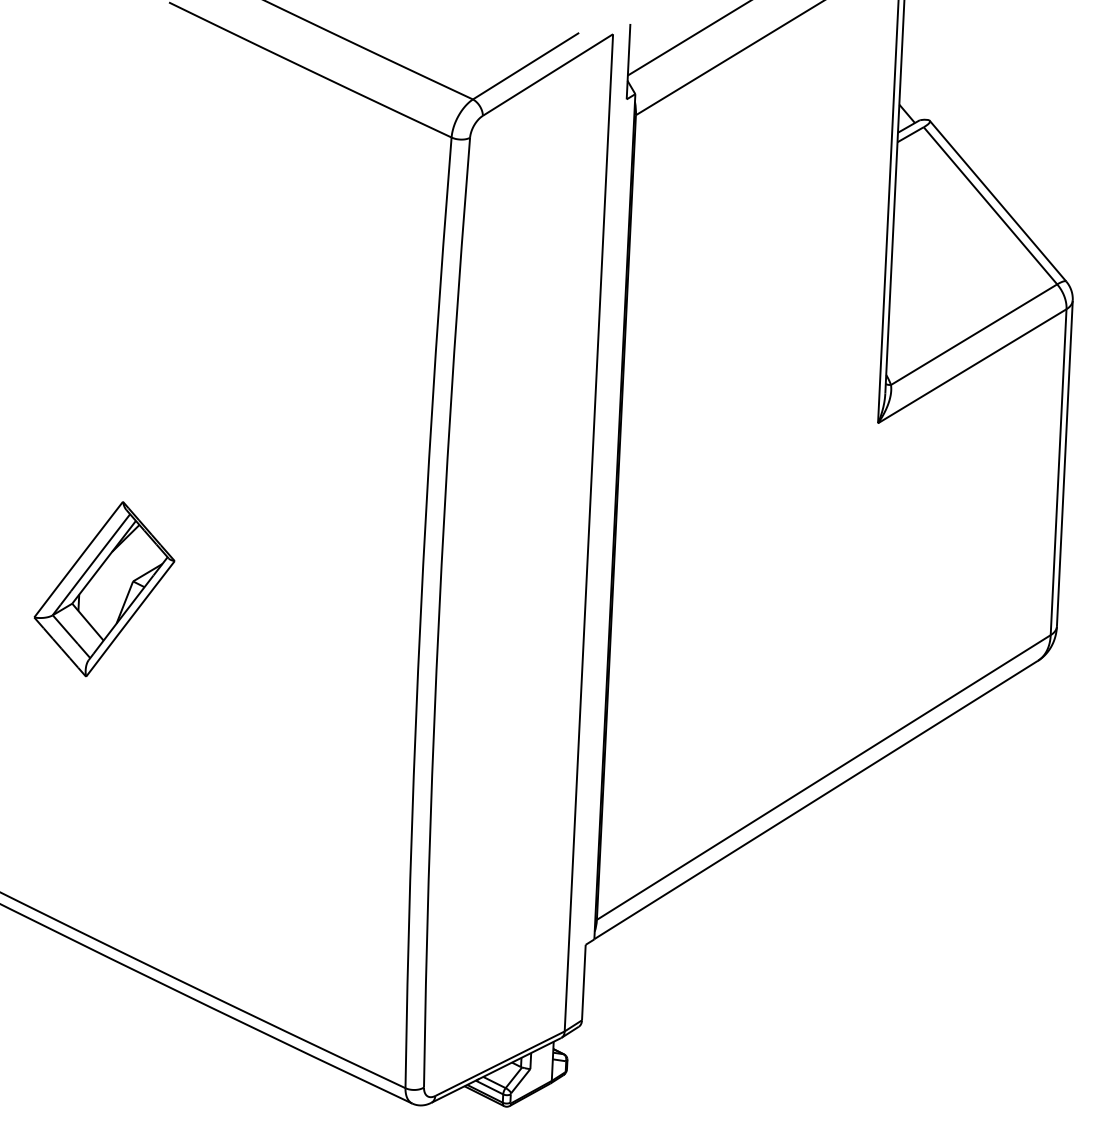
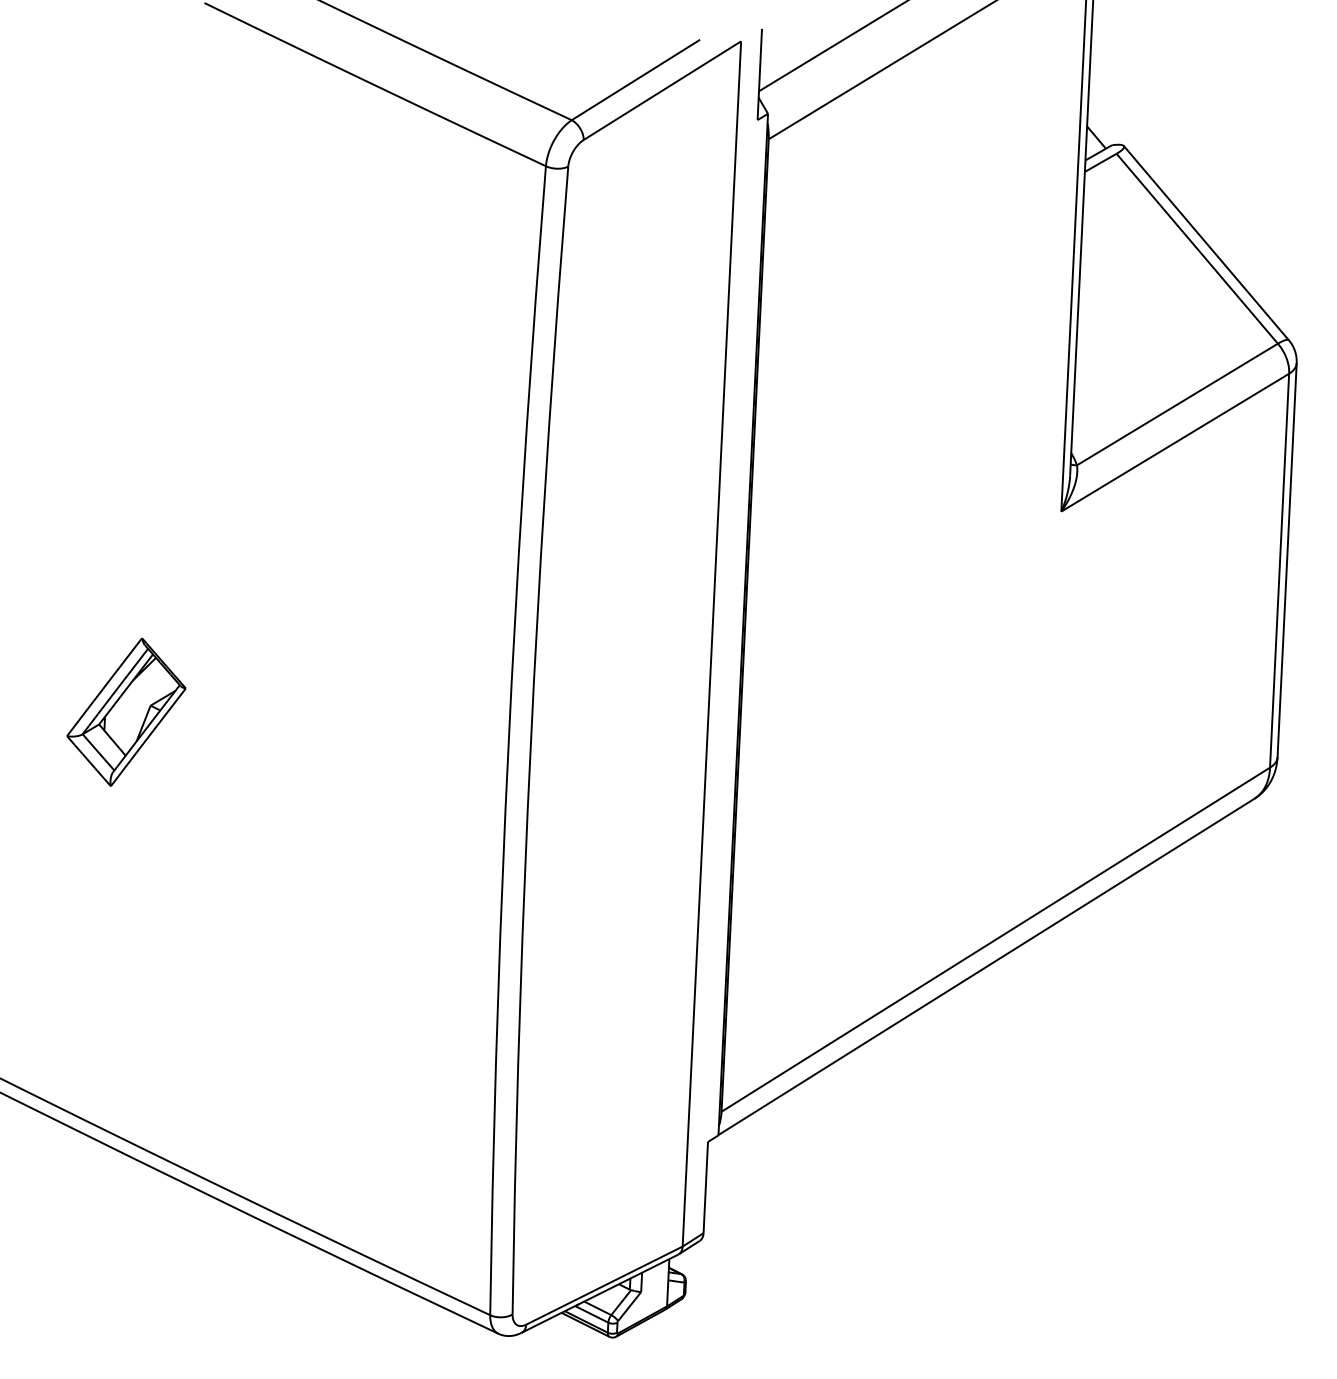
part: (104, 589) -> (126, 712), size x0.7

